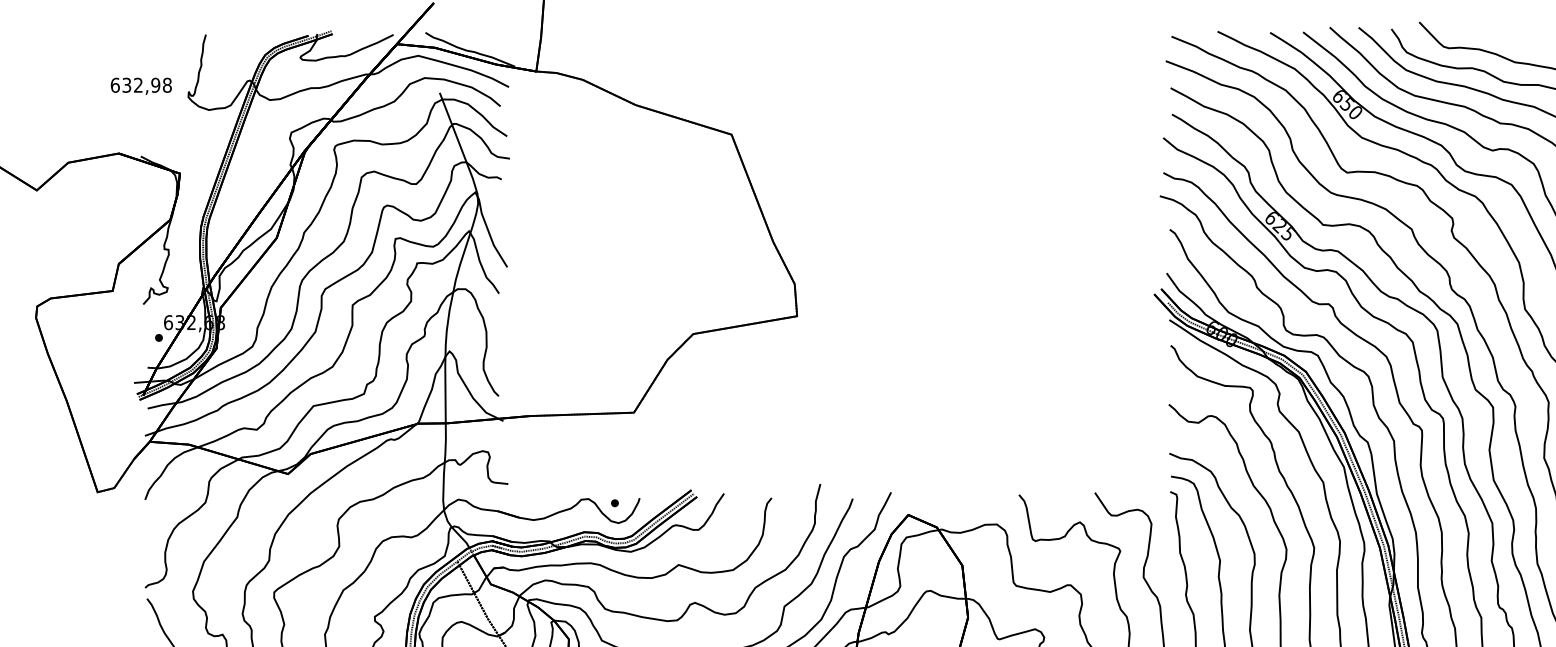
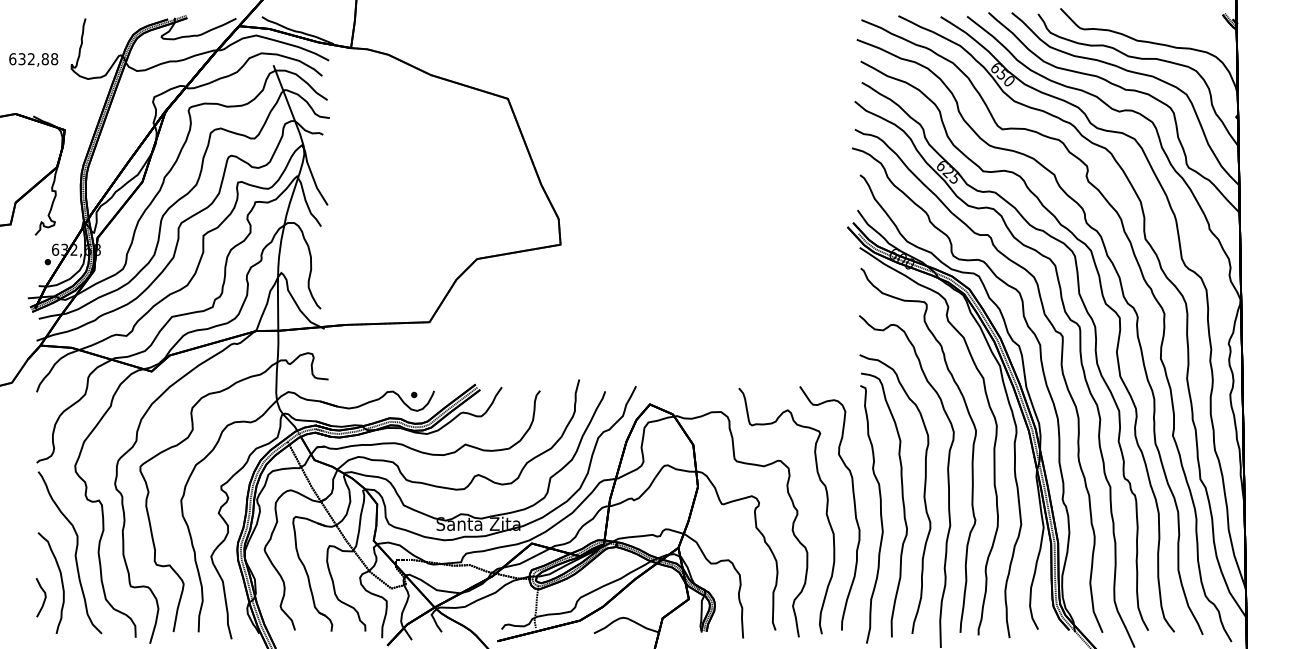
text: (154, 85) -> (44, 59), 632,98 -> 632,88

